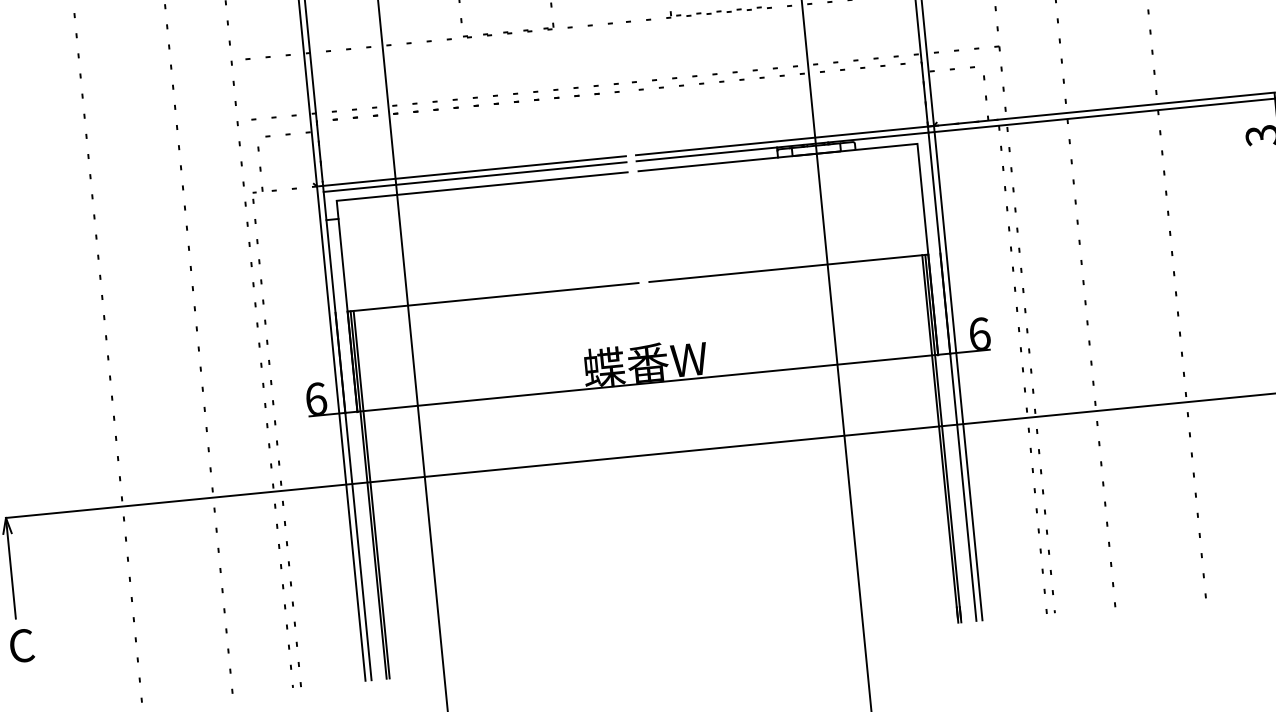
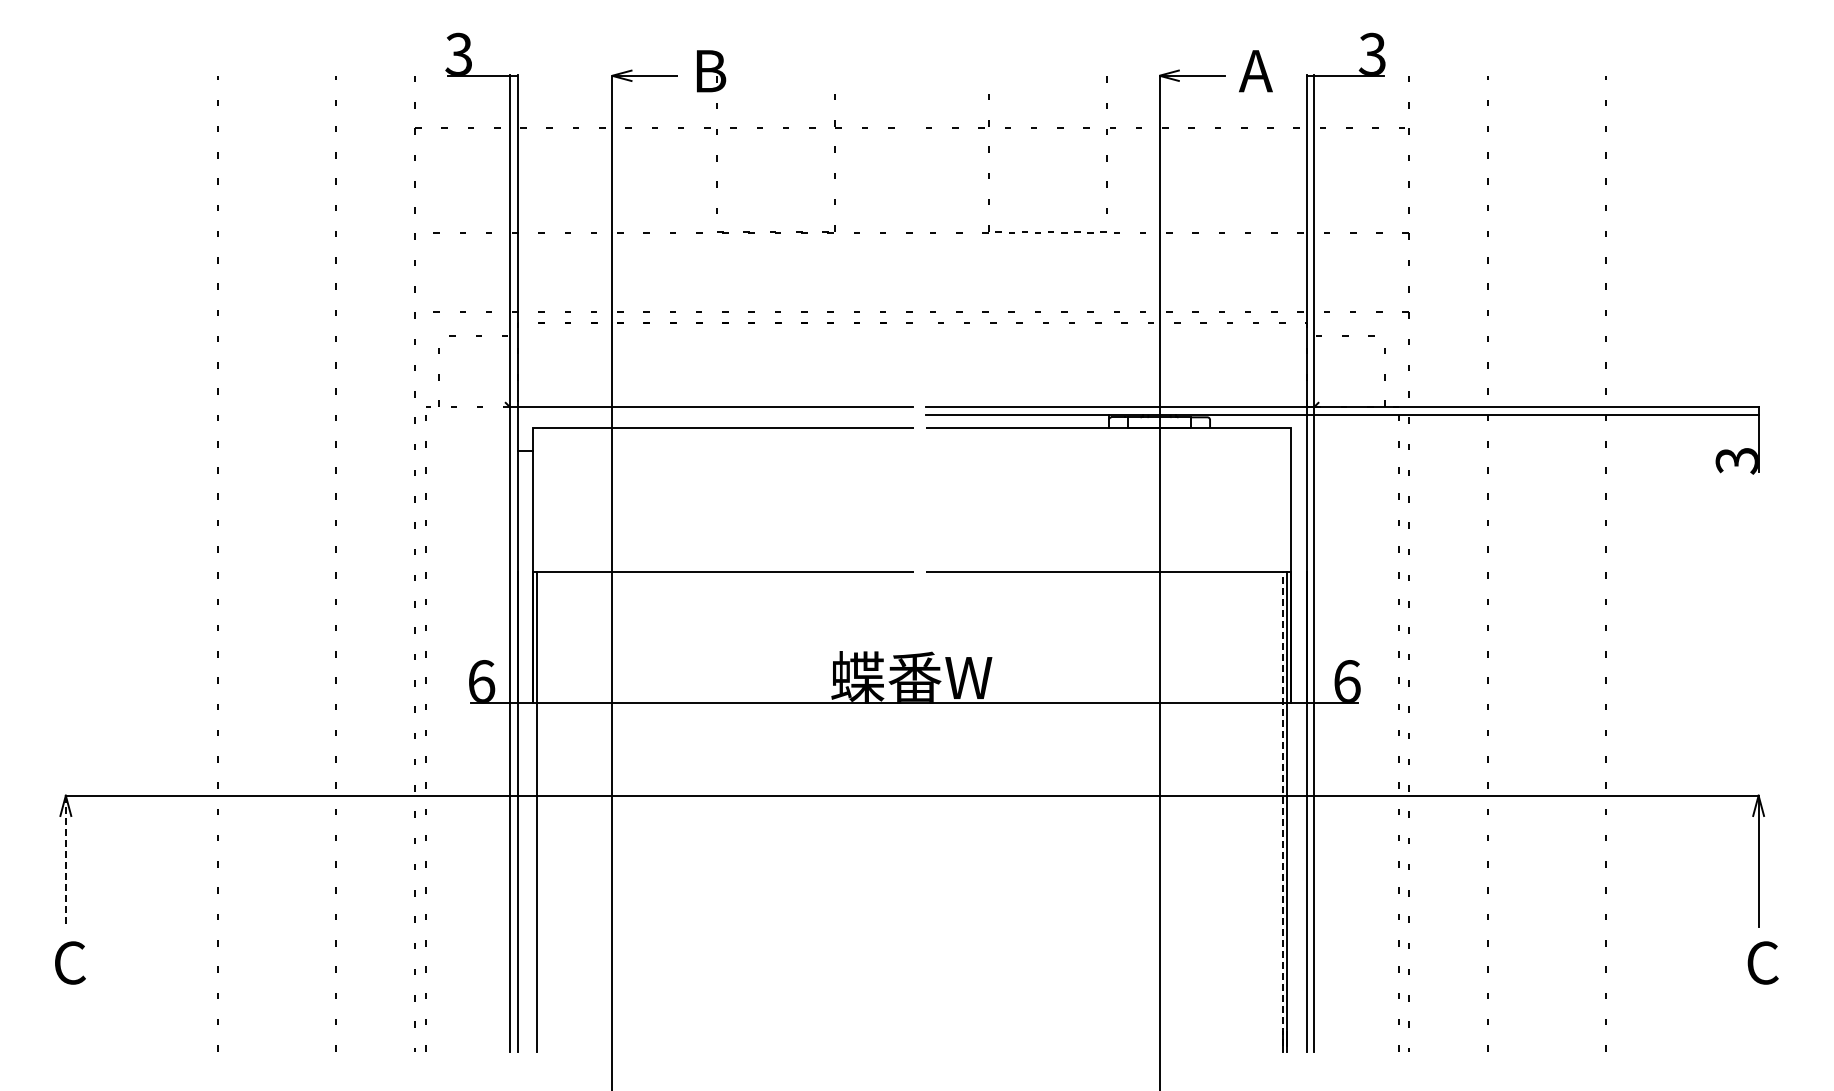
line: (474, 176) -> (714, 414), removed
line: (939, 436) -> (1282, 808), solid -> dashed
line: (371, 494) -> (541, 811), removed
line: (10, 568) -> (65, 861), solid -> dashed

